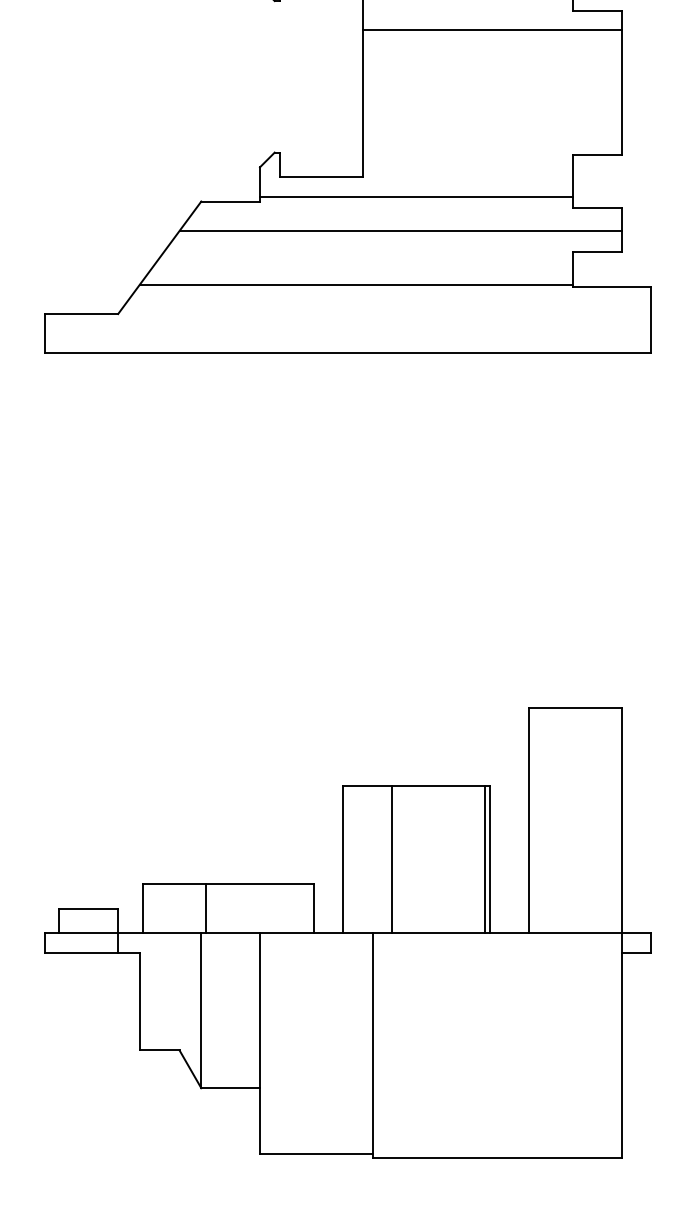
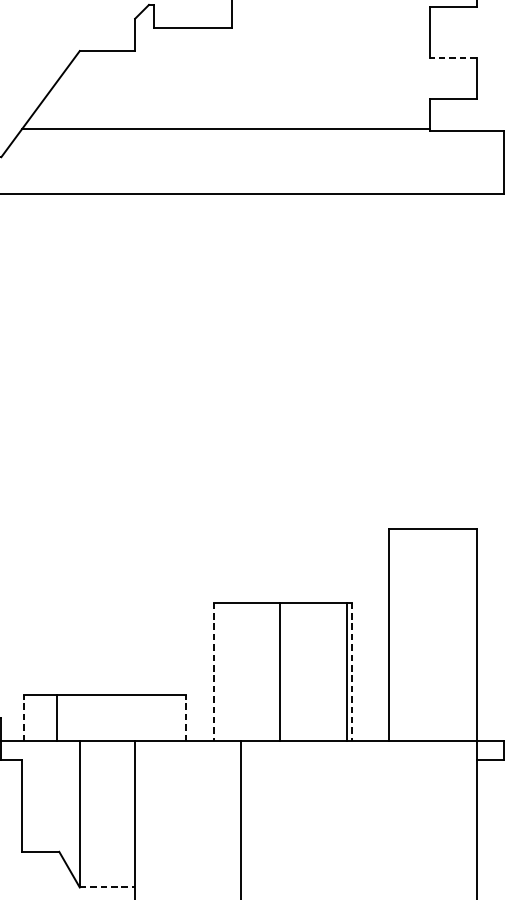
line: (416, 196) -> (282, 46), removed
line: (596, 208) -> (452, 57), solid -> dashed
line: (400, 230) -> (267, 78), removed
line: (392, 859) -> (280, 671), moved
line: (343, 860) -> (213, 672), solid -> dashed
line: (489, 860) -> (351, 672), solid -> dashed
line: (142, 908) -> (24, 717), solid -> dashed
line: (206, 908) -> (57, 717), moved
line: (313, 908) -> (185, 717), solid -> dashed
line: (231, 1088) -> (108, 887), solid -> dashed

